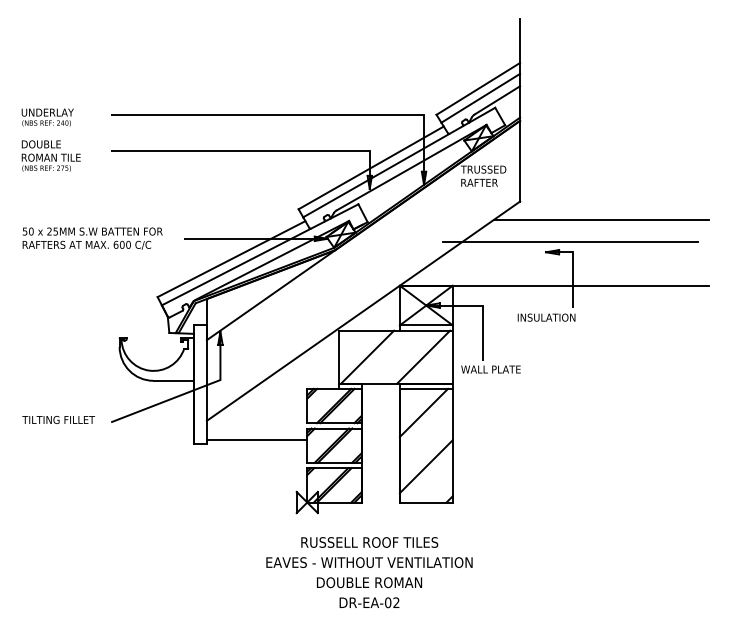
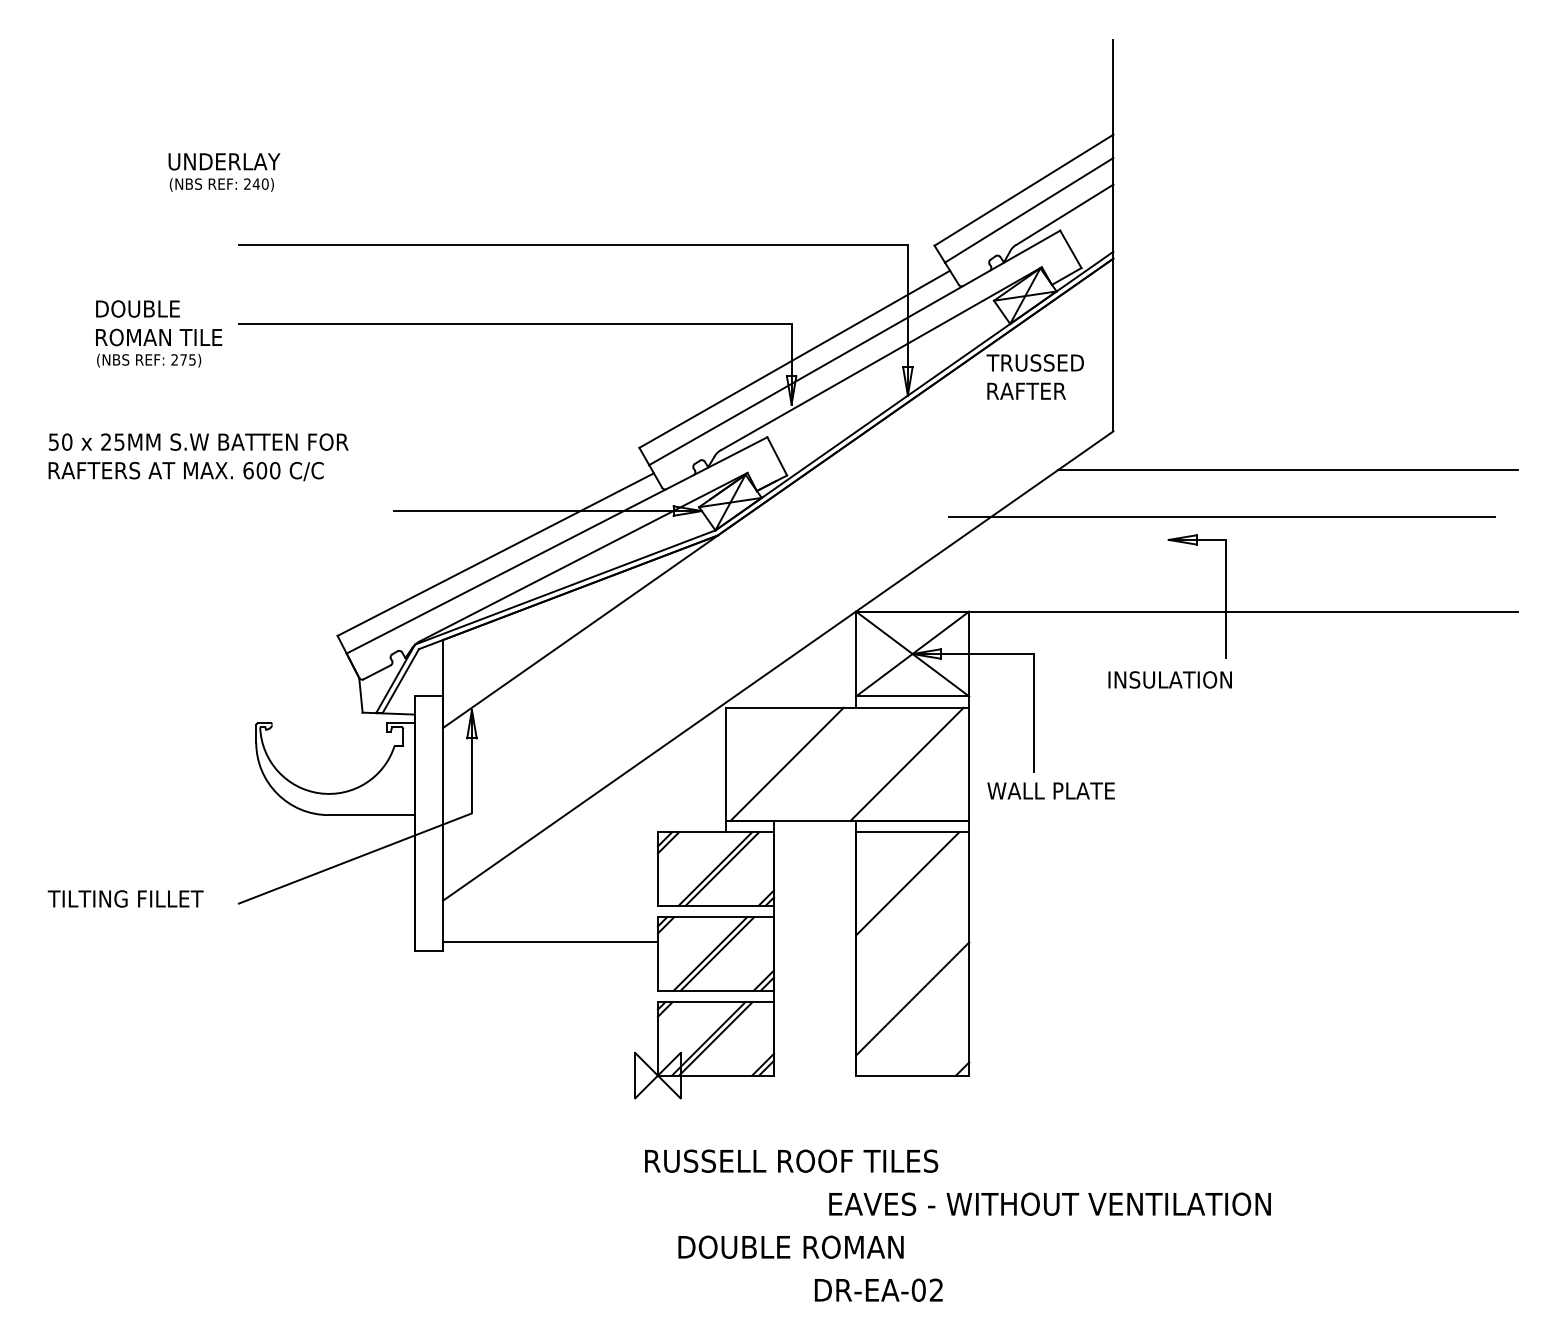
text: (47, 117) -> (223, 172), moved
text: (50, 155) -> (157, 332), moved
text: (92, 238) -> (198, 456), moved
text: (369, 562) -> (1050, 1204), moved
text: (369, 602) -> (878, 1289), moved

